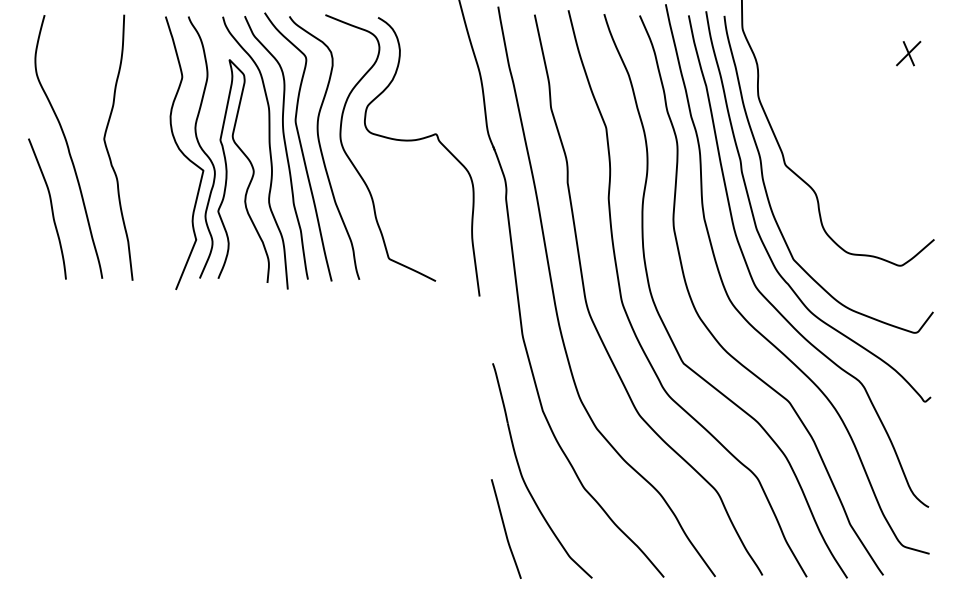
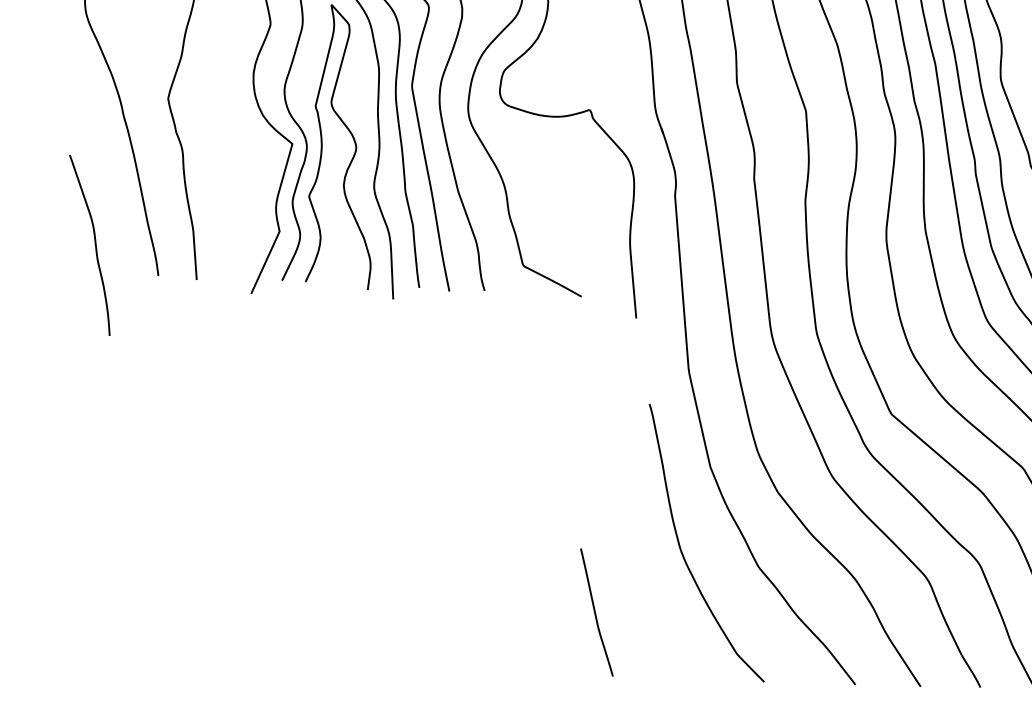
curve: (50, 206) -> (93, 242), moved
curve: (505, 528) -> (595, 611), moved

